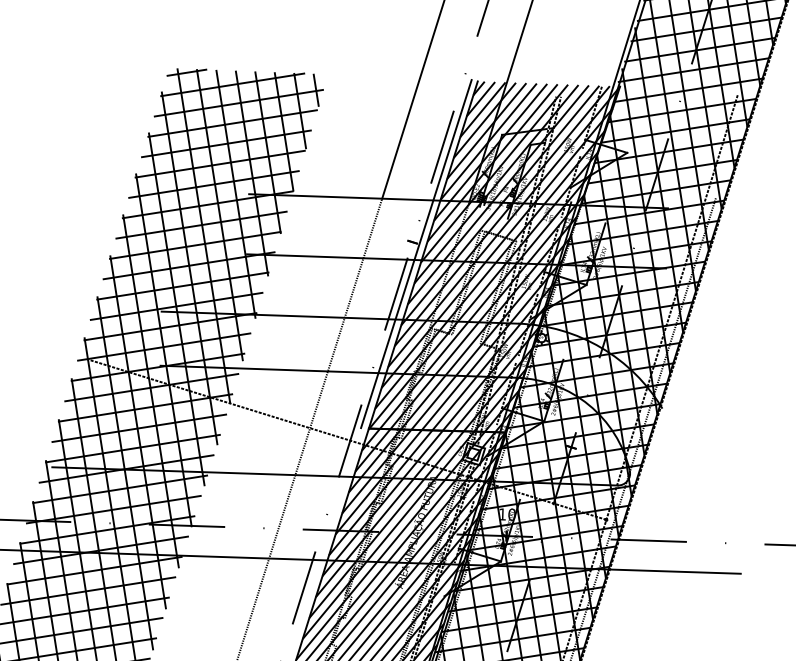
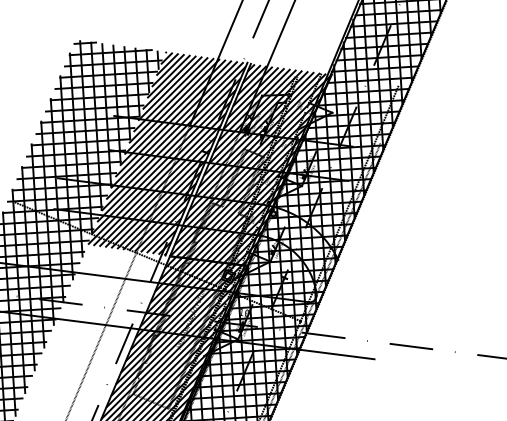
hatch: (345, 250) -> (166, 153), added

